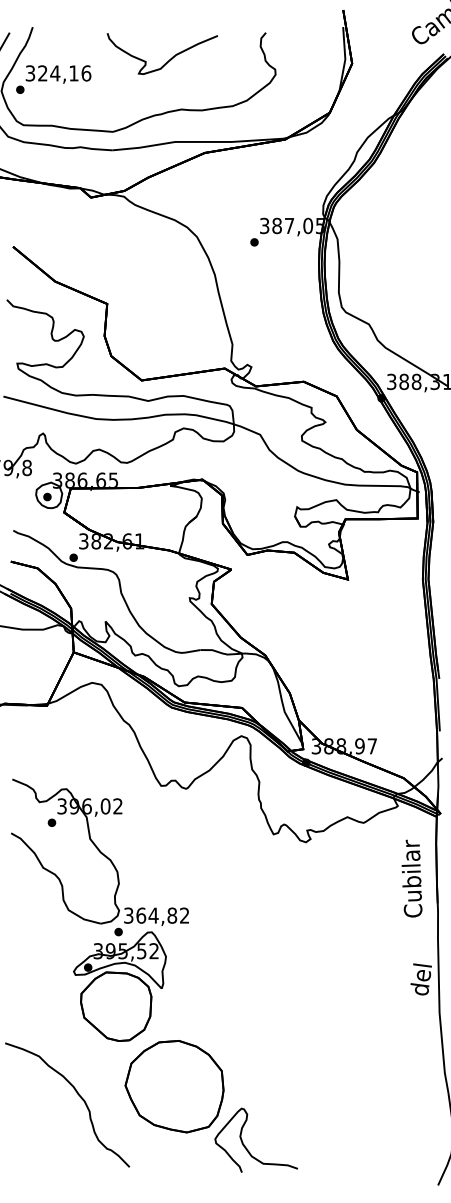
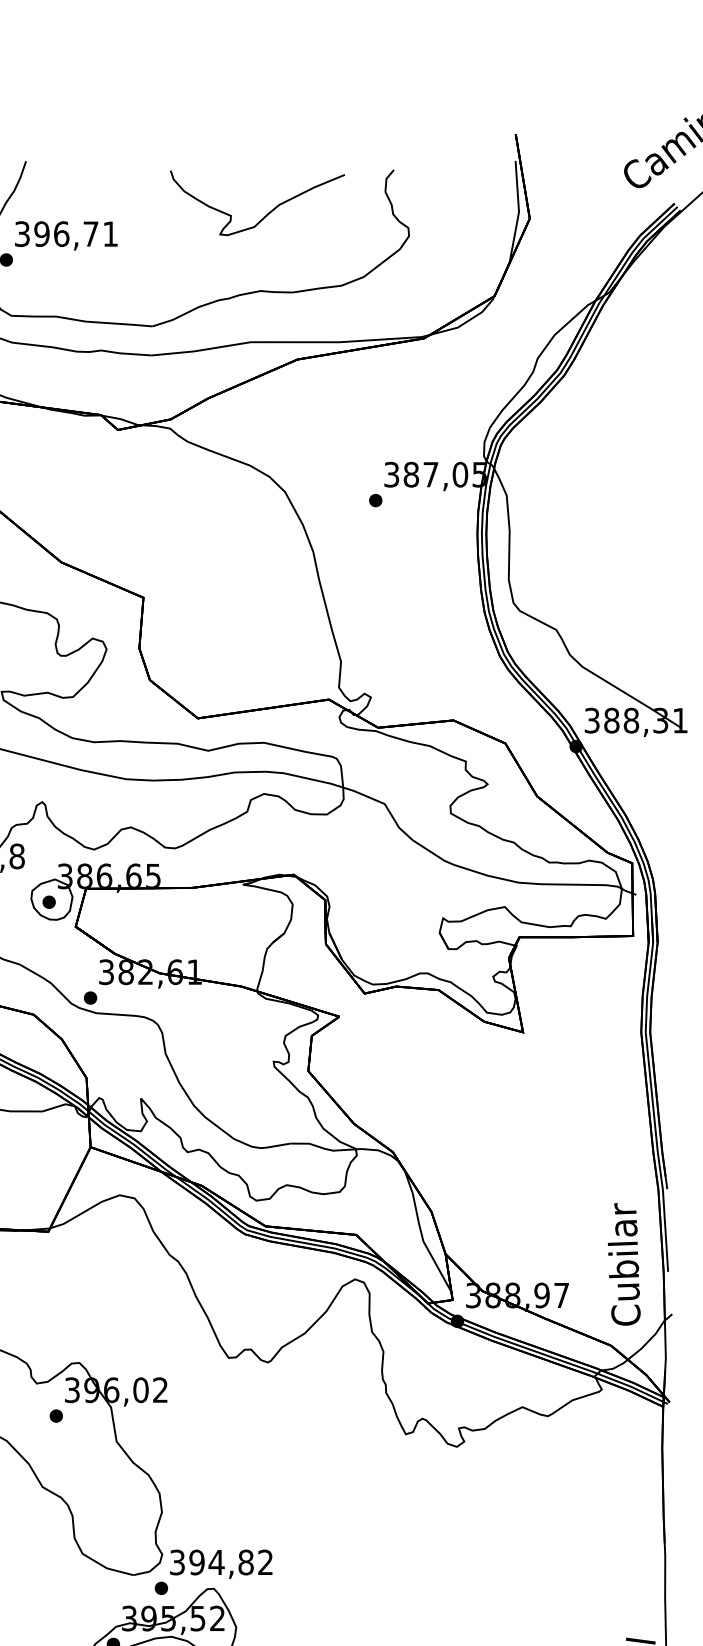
curve: (169, 59) -> (268, 212), moved
text: (64, 73) -> (76, 234), 324,16 -> 396,71
text: (411, 878) -> (623, 1264), moved
text: (141, 915) -> (197, 1562), 364,82 -> 394,82

